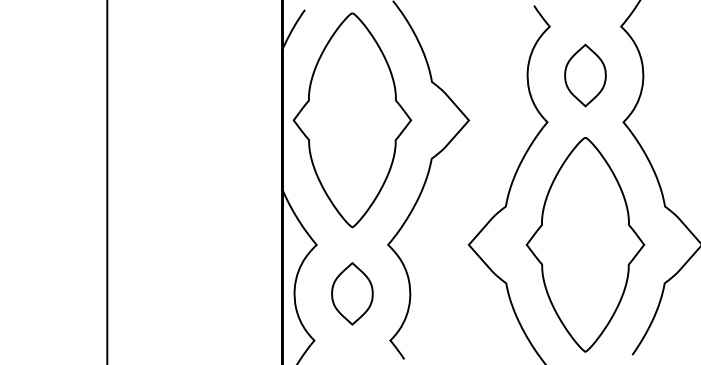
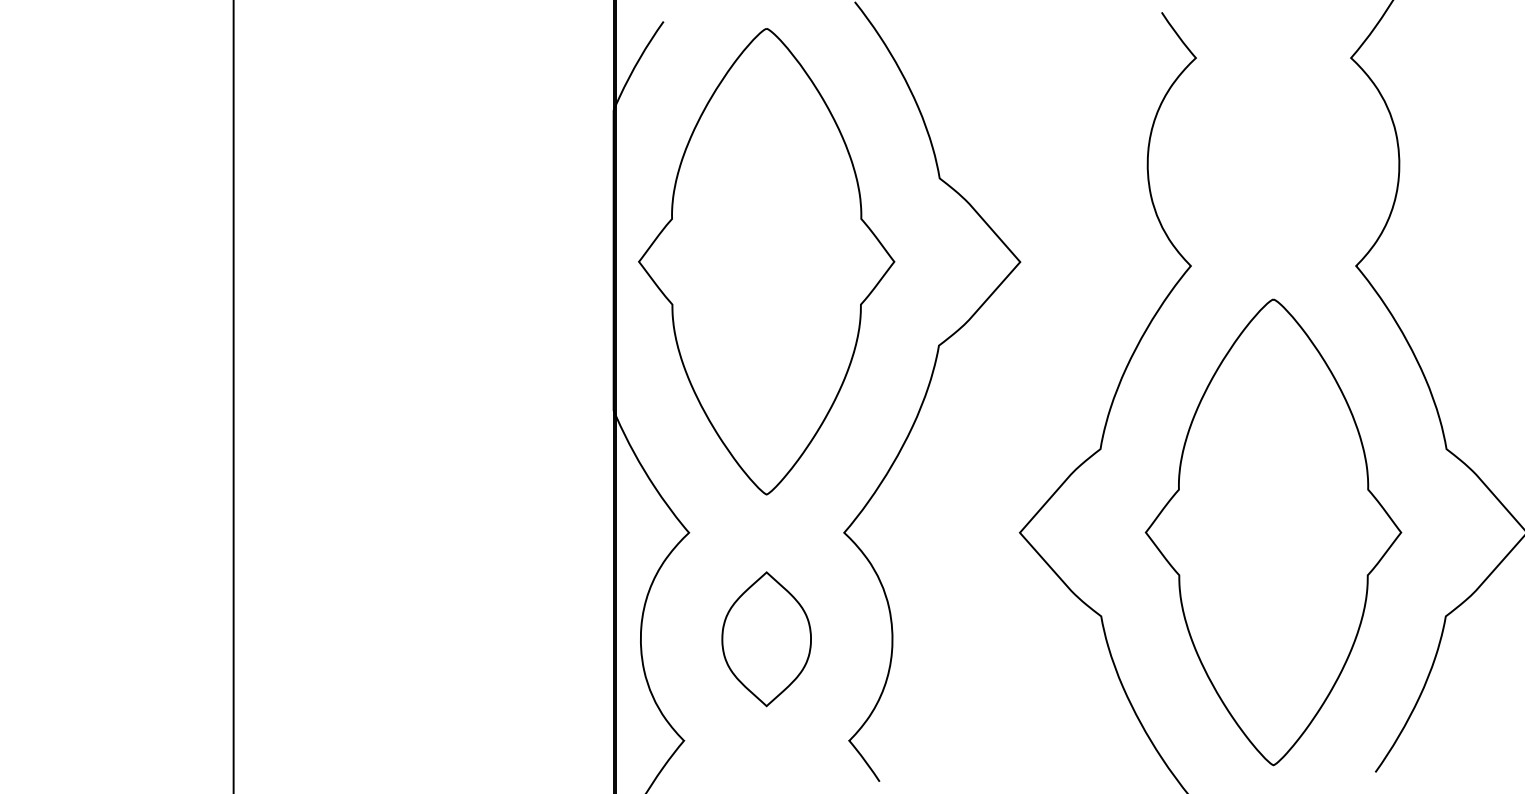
part: (585, 75) -> (1273, 164), removed

